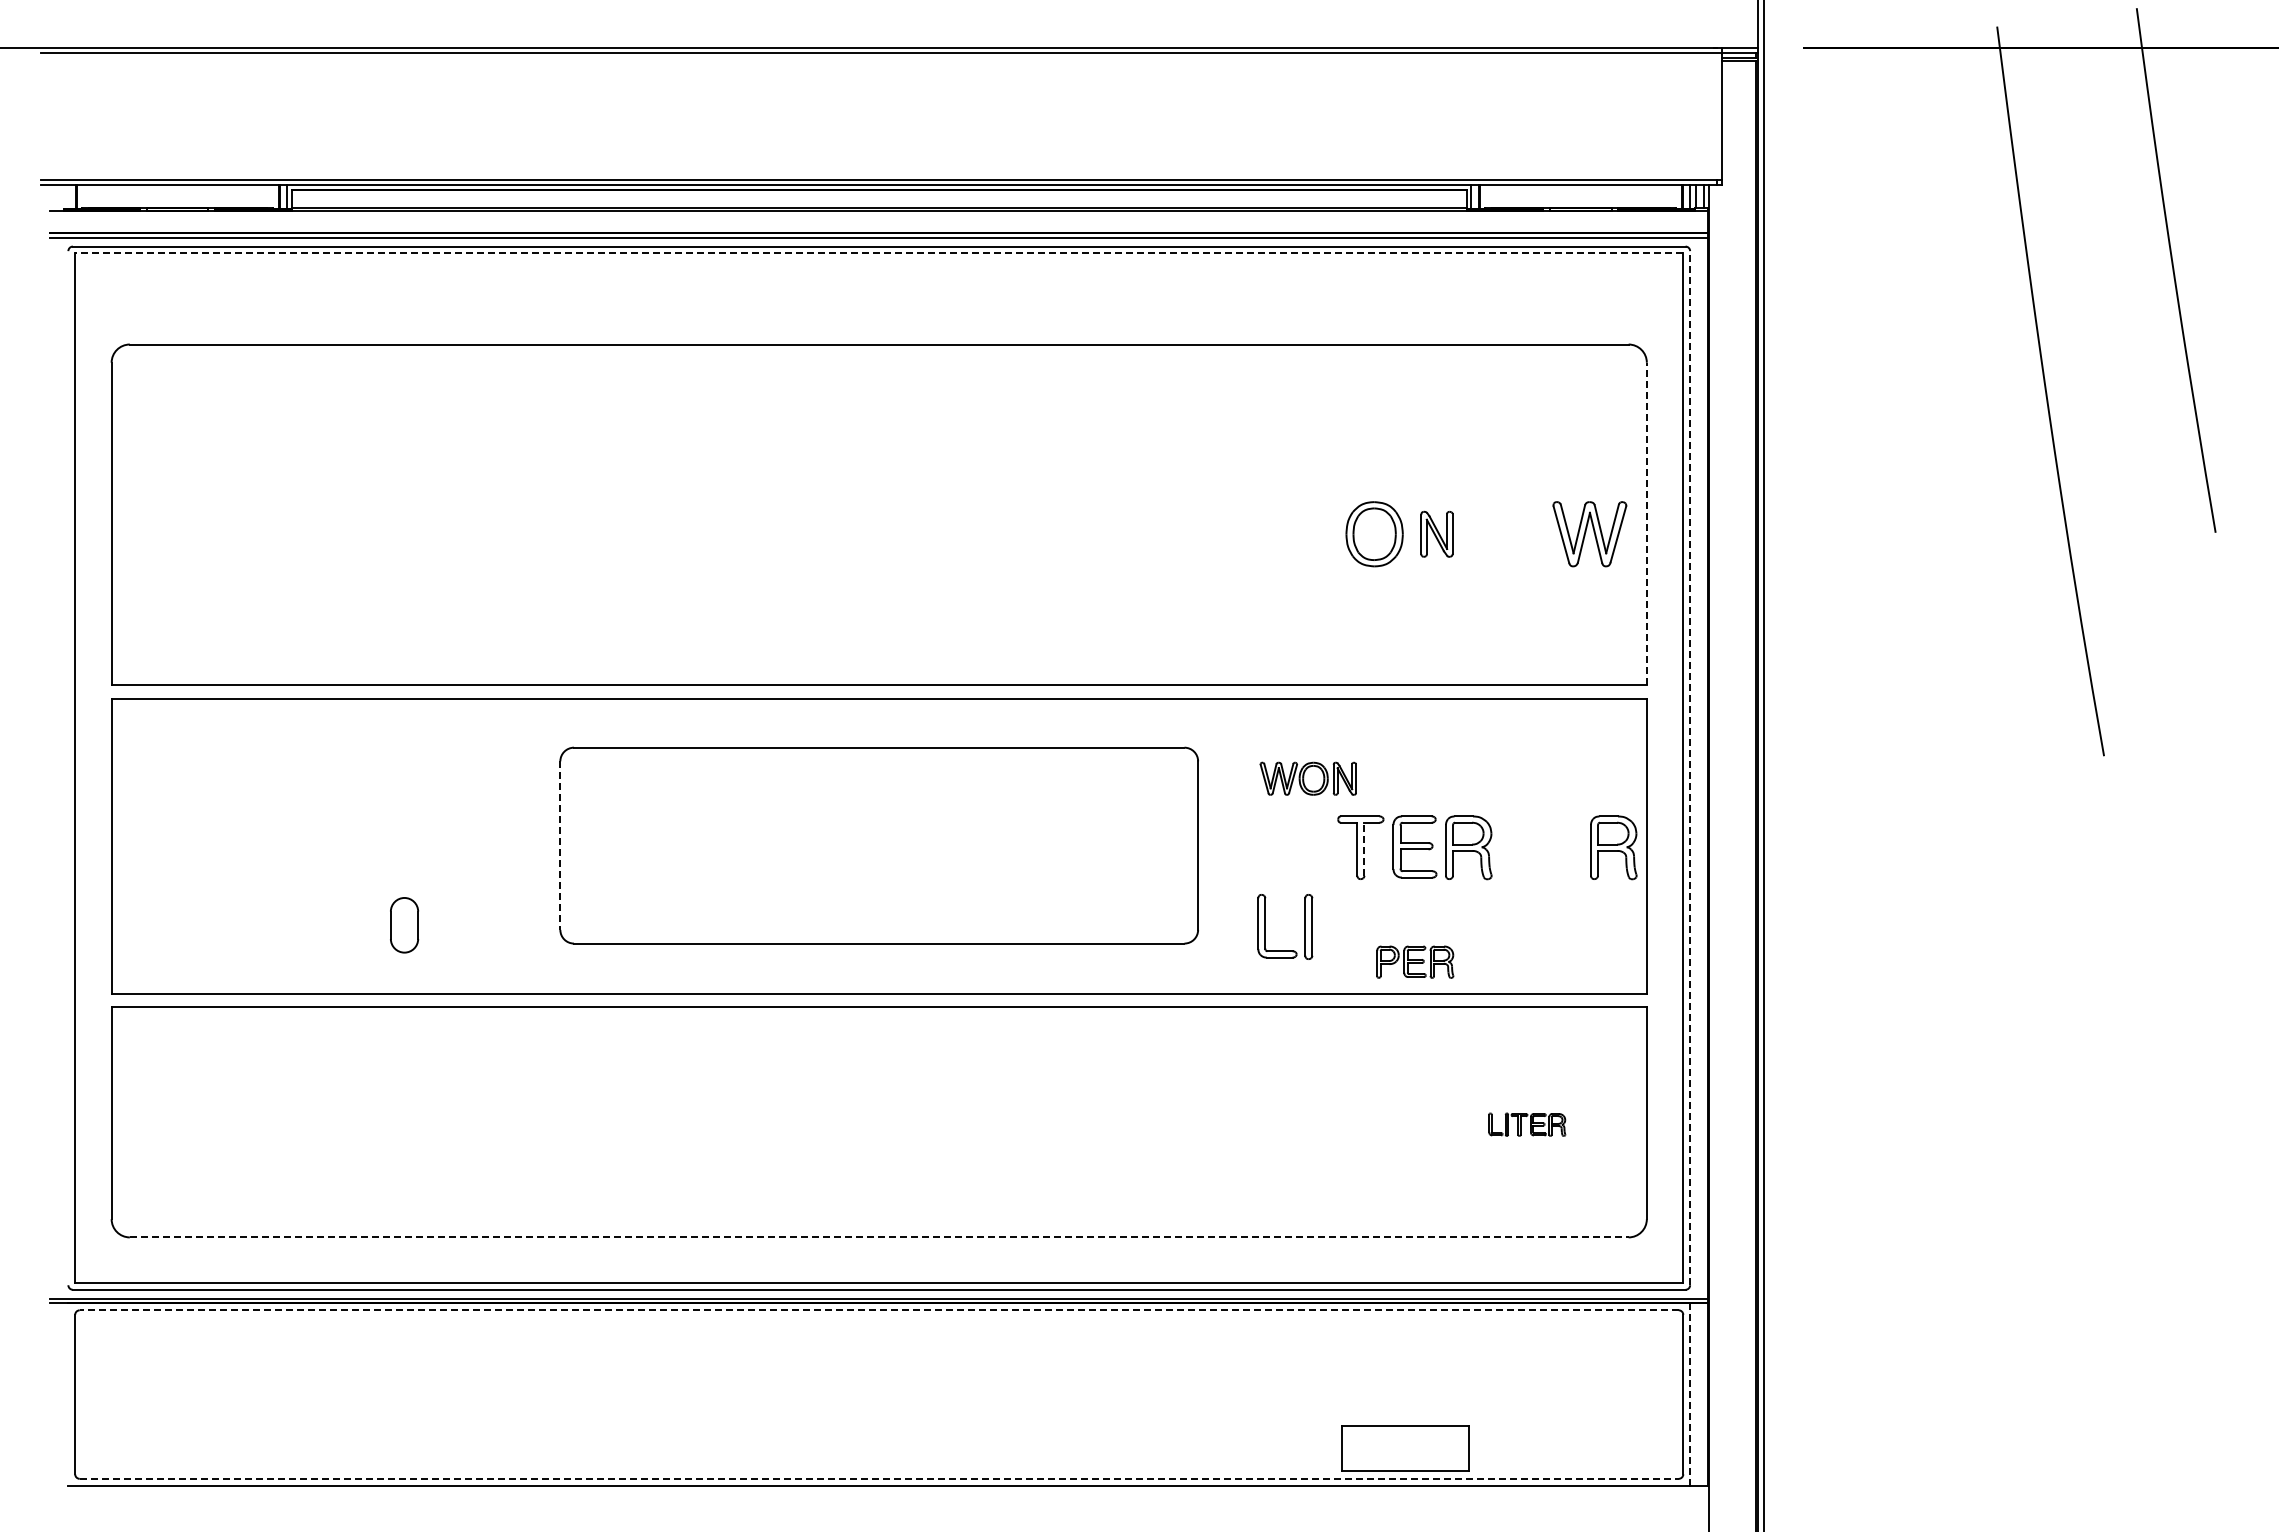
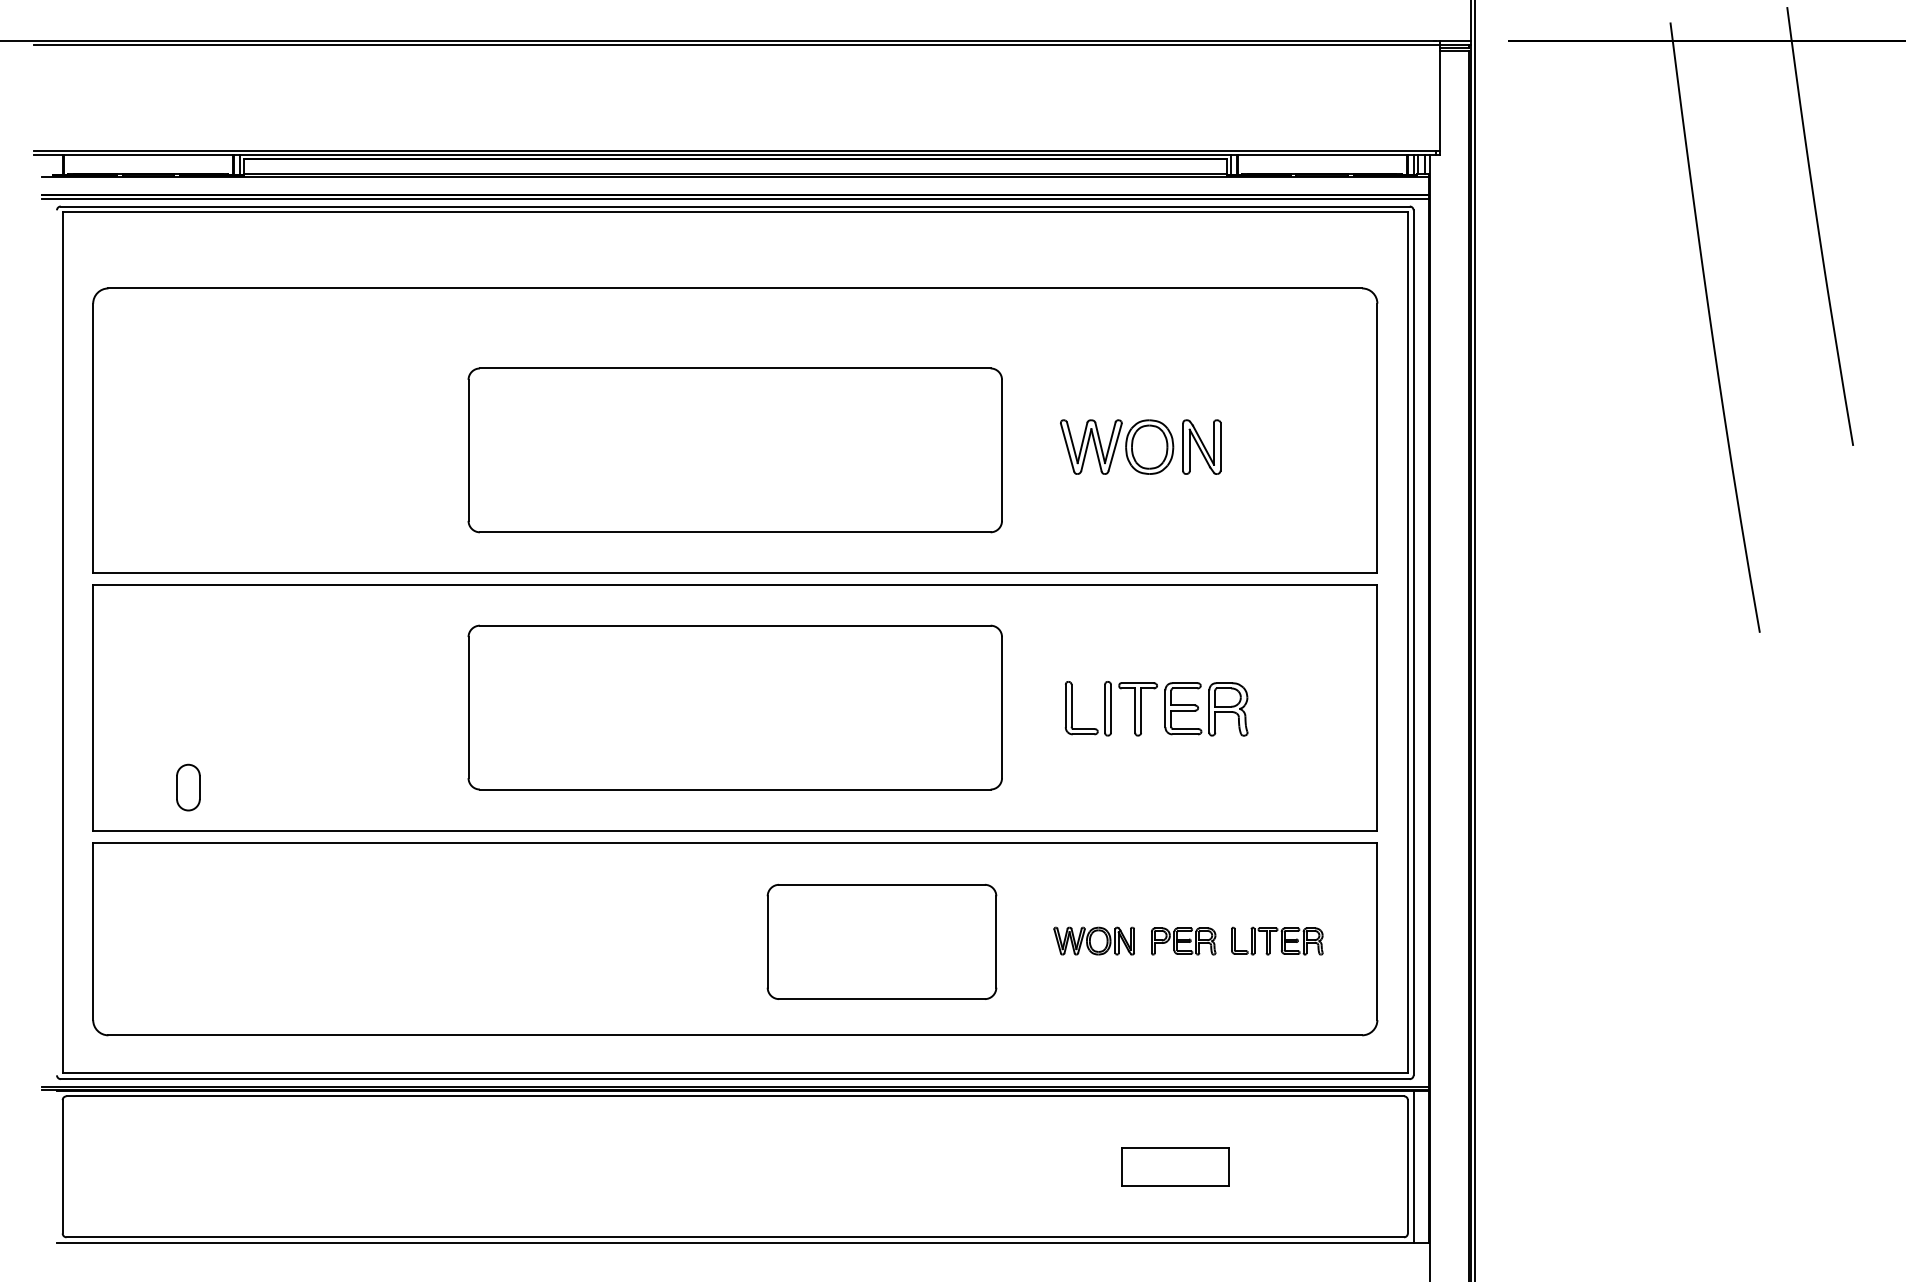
line: (878, 253) -> (734, 212), dashed -> solid
line: (1646, 523) -> (1377, 438), dashed -> solid
part: (1436, 534) -> (1201, 447), size x1.43
part: (1589, 534) -> (1091, 447), moved
part: (878, 537) -> (734, 449), added
line: (1690, 767) -> (1413, 642), dashed -> solid
part: (1307, 778) -> (1093, 940), moved
line: (560, 846) -> (468, 708), dashed -> solid
part: (1613, 847) -> (1349, 709), removed
line: (1364, 849) -> (1141, 710), dashed -> solid
part: (404, 925) -> (188, 787), moved
part: (1304, 926) -> (1104, 708), moved
part: (1415, 961) -> (1183, 940), moved
part: (1527, 1124) -> (1277, 940), size x1.43
part: (1054, 1125) -> (881, 941), added
line: (879, 1237) -> (735, 1035), dashed -> solid
line: (879, 1310) -> (735, 1096), dashed -> solid
line: (1690, 1395) -> (1413, 1167), dashed -> solid
part: (1405, 1448) -> (1175, 1166), moved
line: (879, 1478) -> (735, 1237), dashed -> solid

